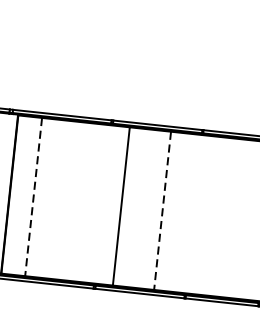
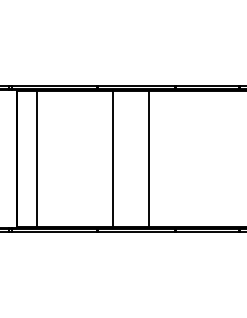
line: (33, 197) -> (37, 159), dashed -> solid
line: (162, 211) -> (148, 159), dashed -> solid

